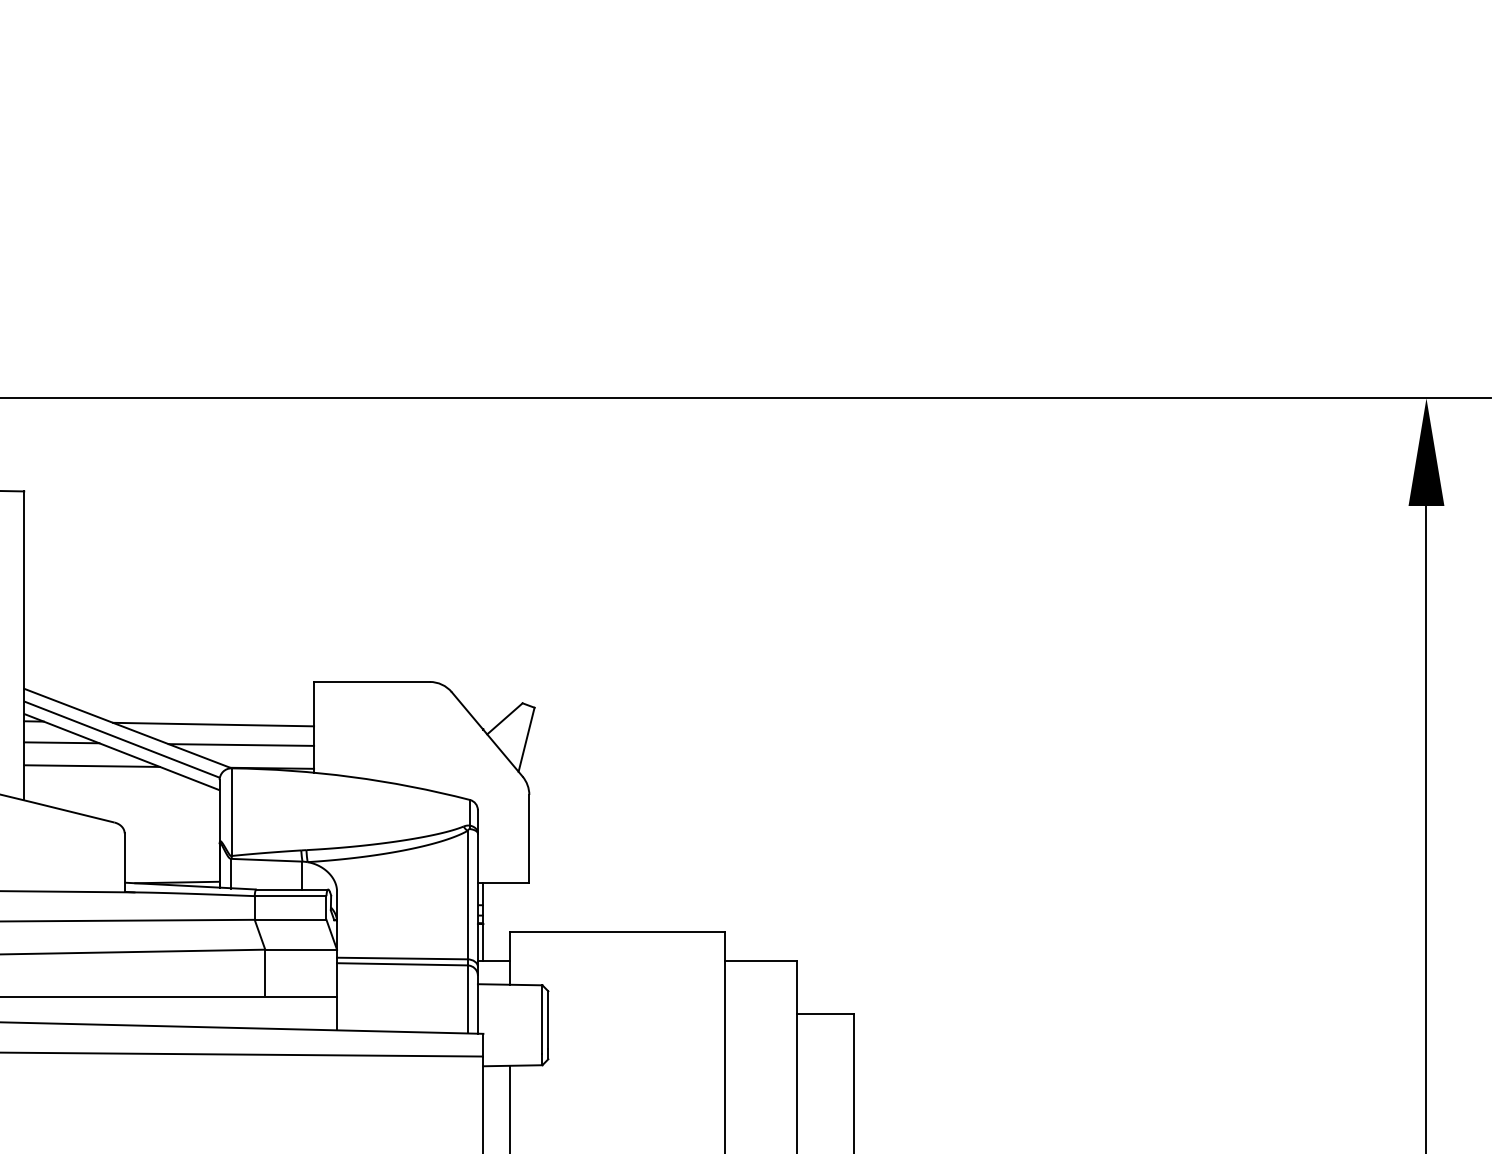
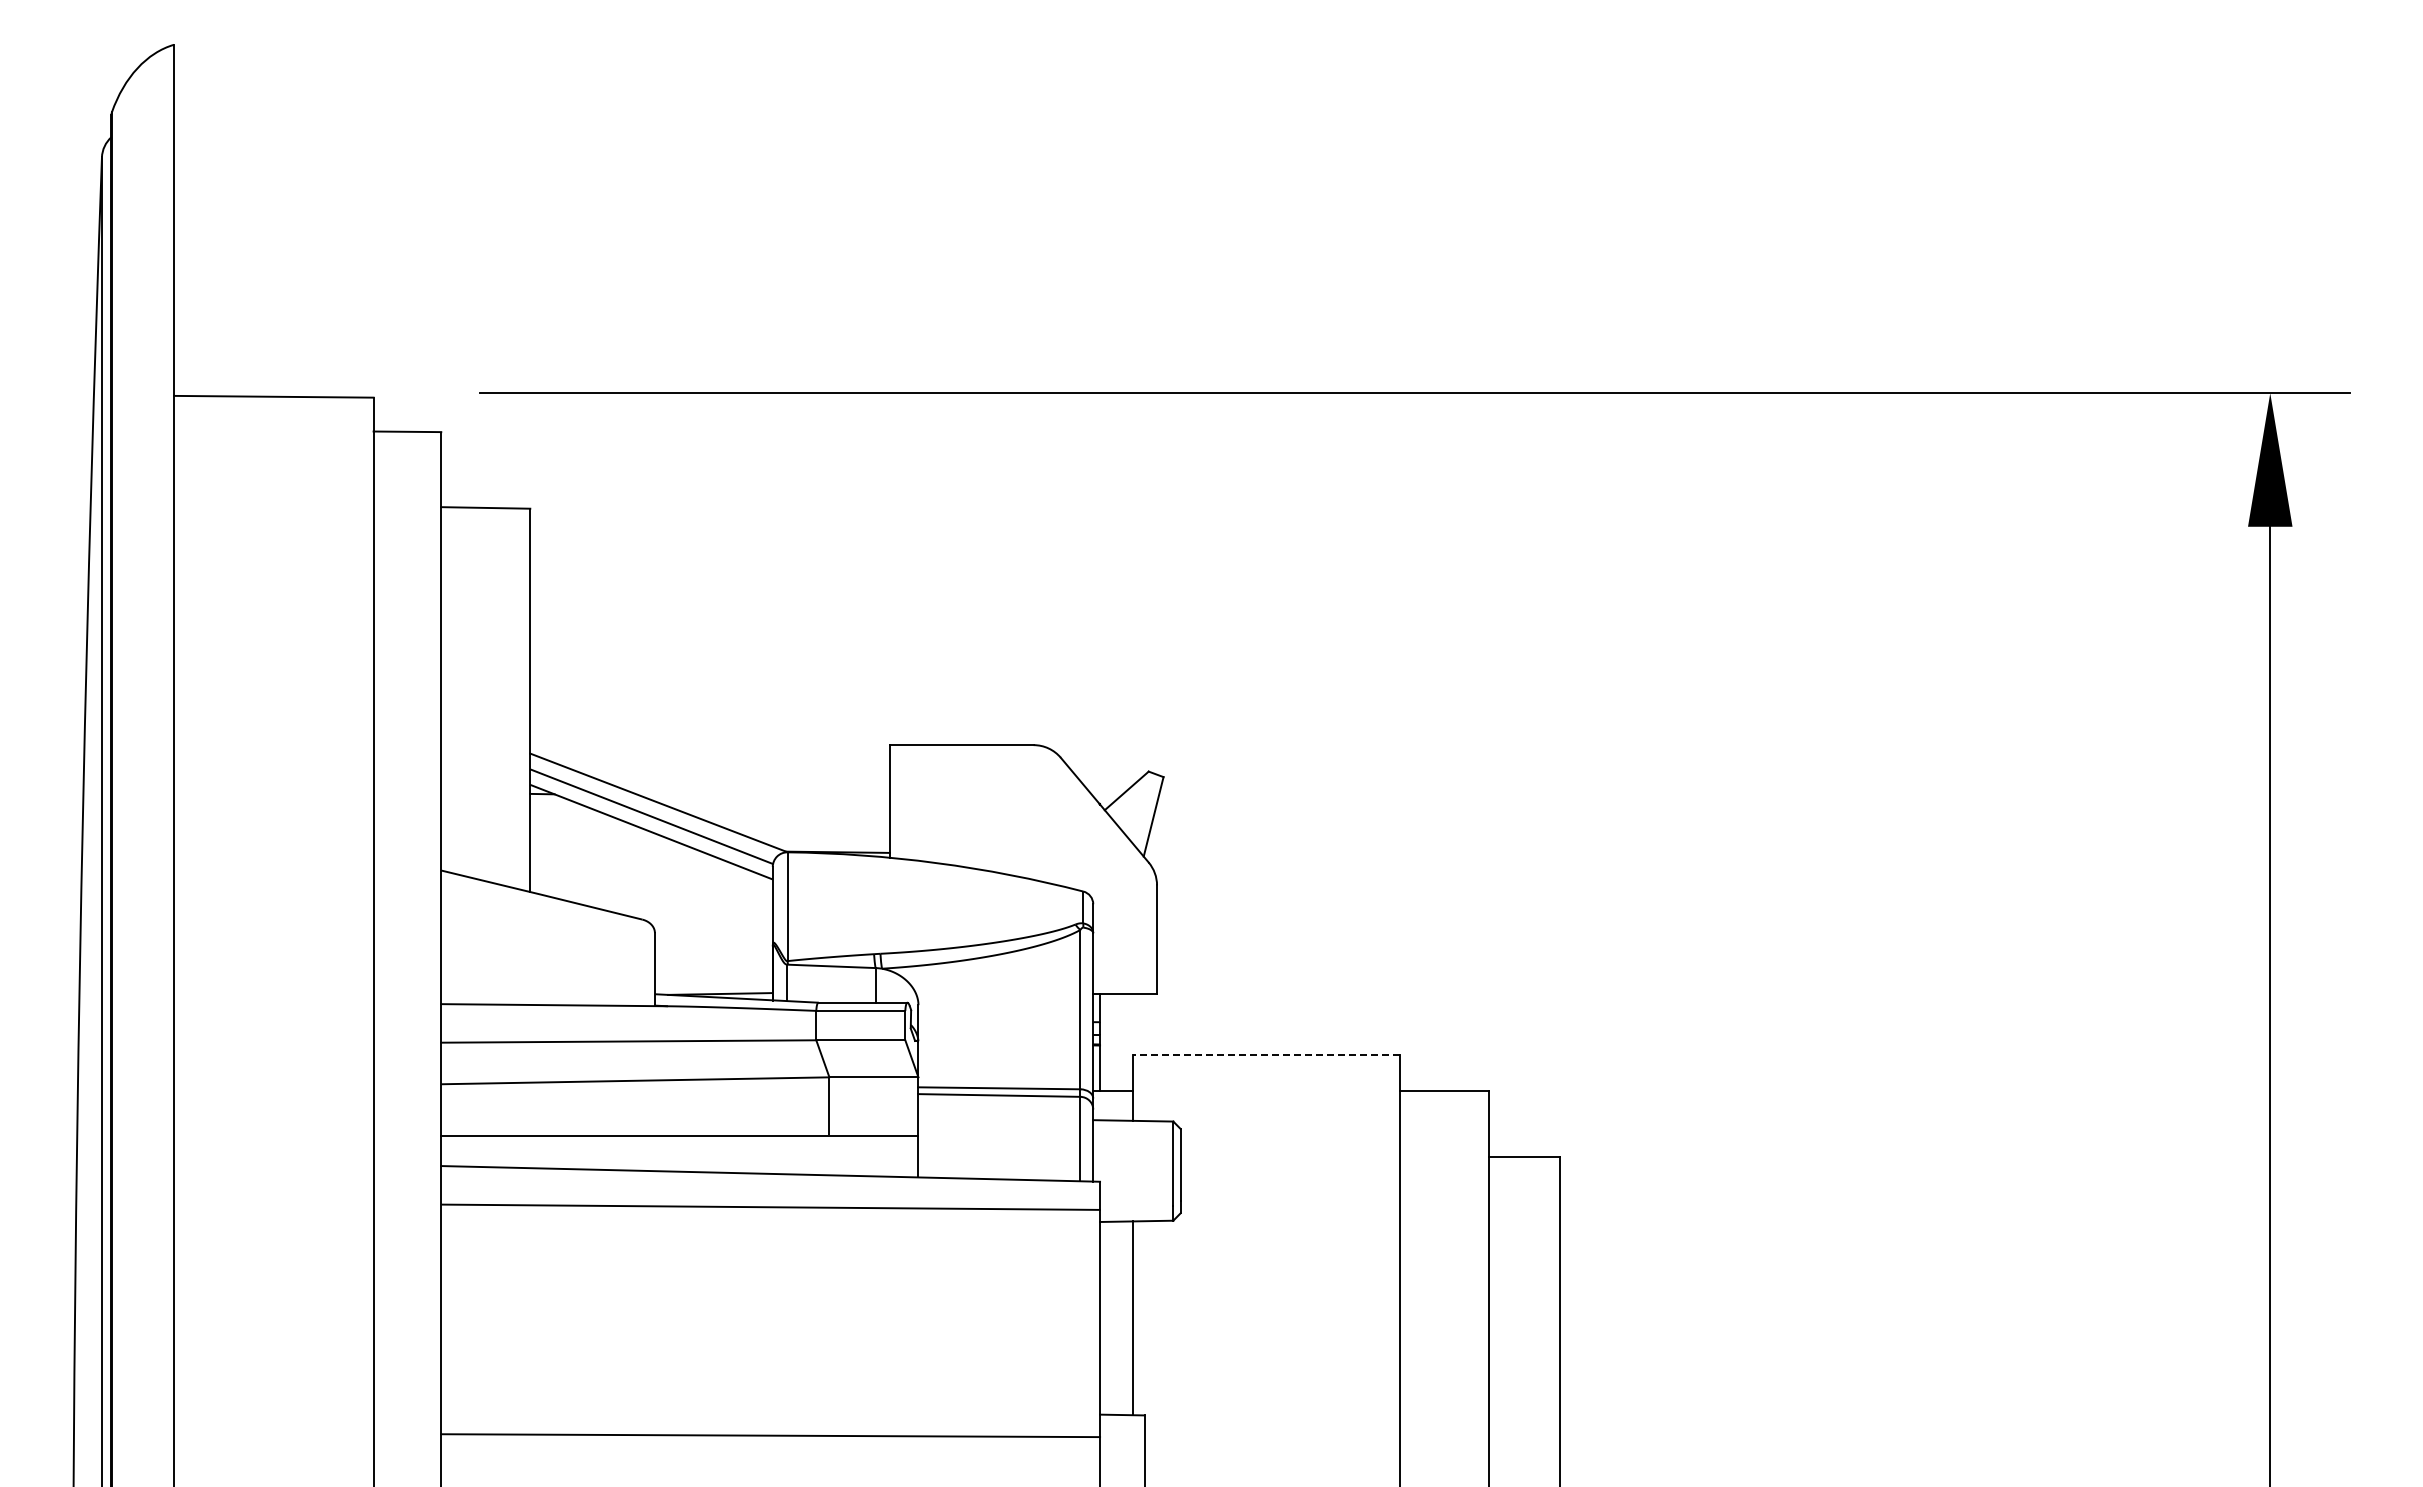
line: (212, 724) -> (764, 797), removed
line: (61, 742) -> (576, 820), removed
line: (241, 745) -> (799, 823), removed
line: (92, 766) -> (614, 849), removed
line: (617, 932) -> (1266, 1055), solid -> dashed

